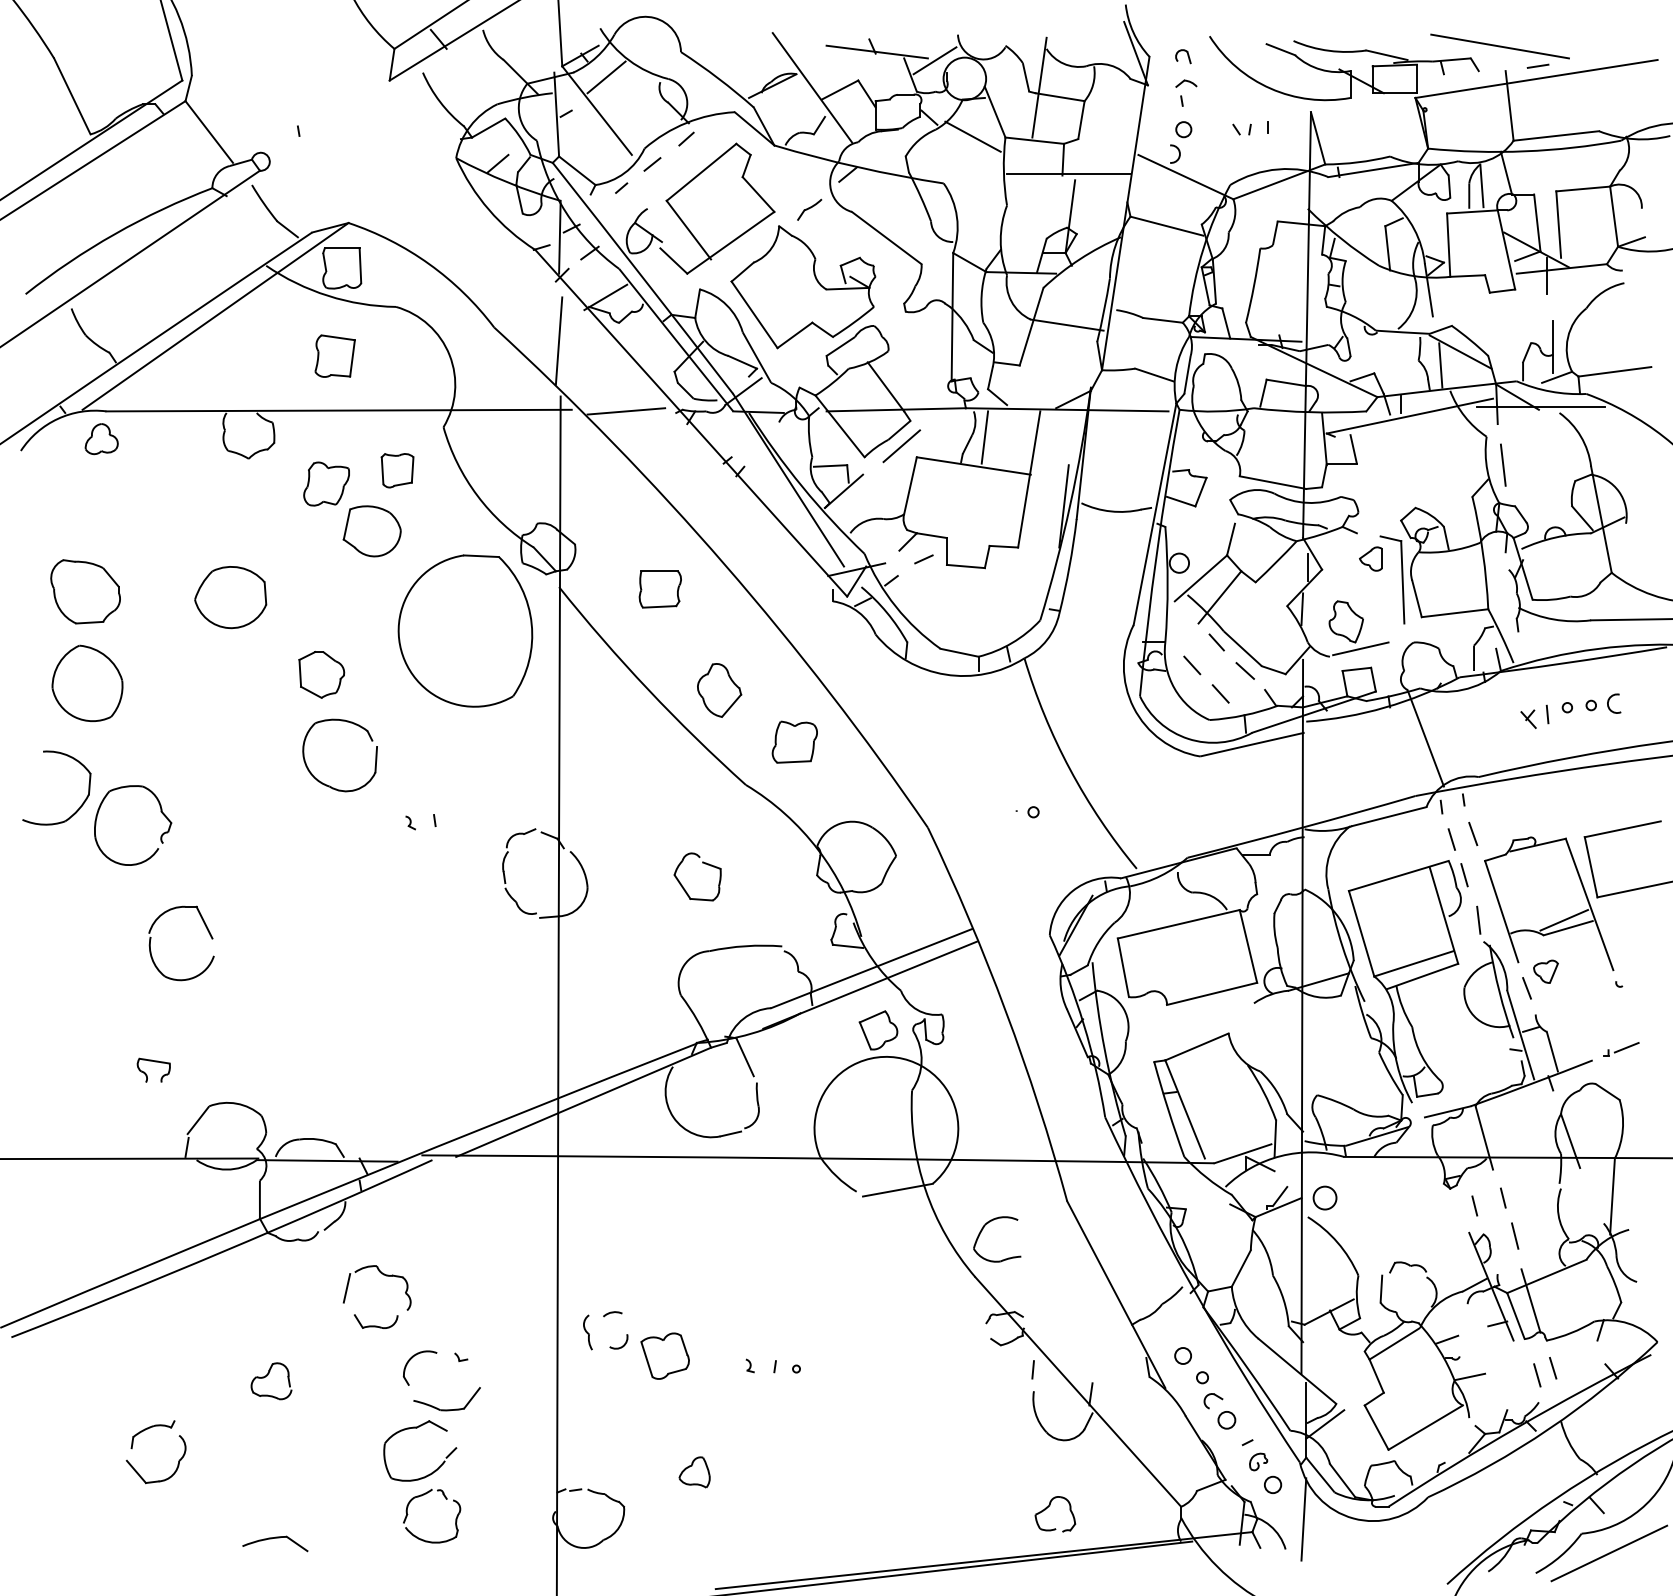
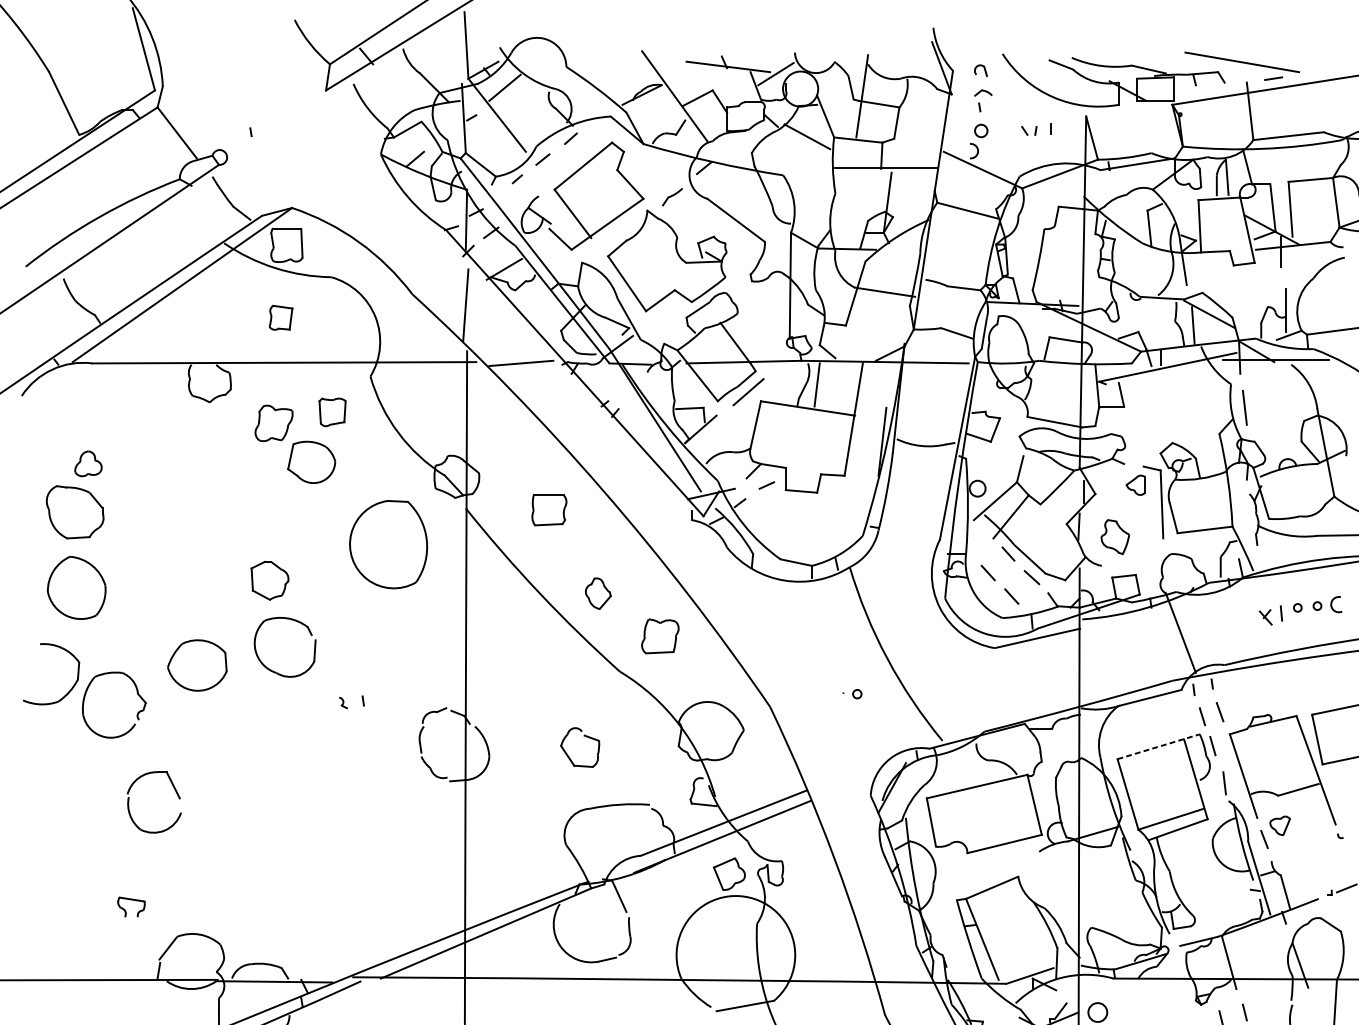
part: (334, 355) -> (280, 317), size x0.7
part: (101, 439) -> (88, 464), moved
part: (230, 597) -> (197, 665), moved
part: (465, 630) -> (388, 544), size x0.7
line: (1360, 648) -> (1127, 559), removed
part: (719, 690) -> (598, 593), size x0.7
line: (1399, 875) -> (1159, 746), solid -> dashed
line: (1563, 920) -> (1294, 783), removed

